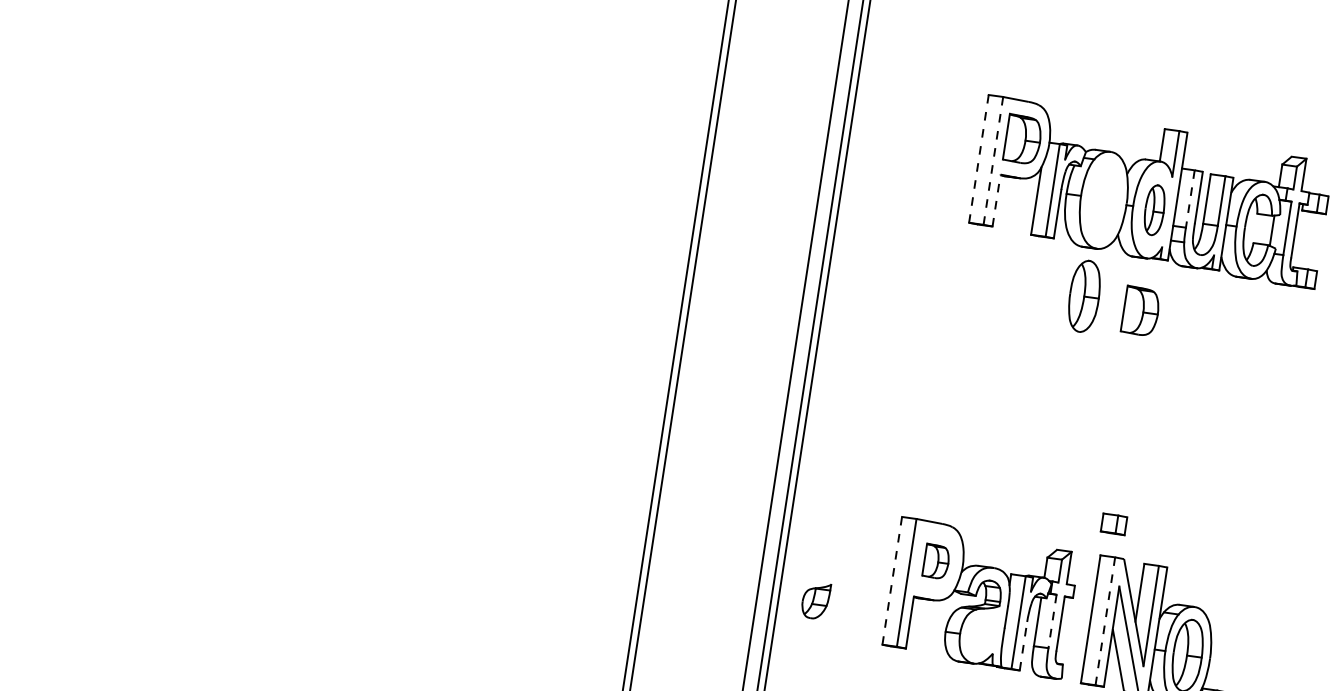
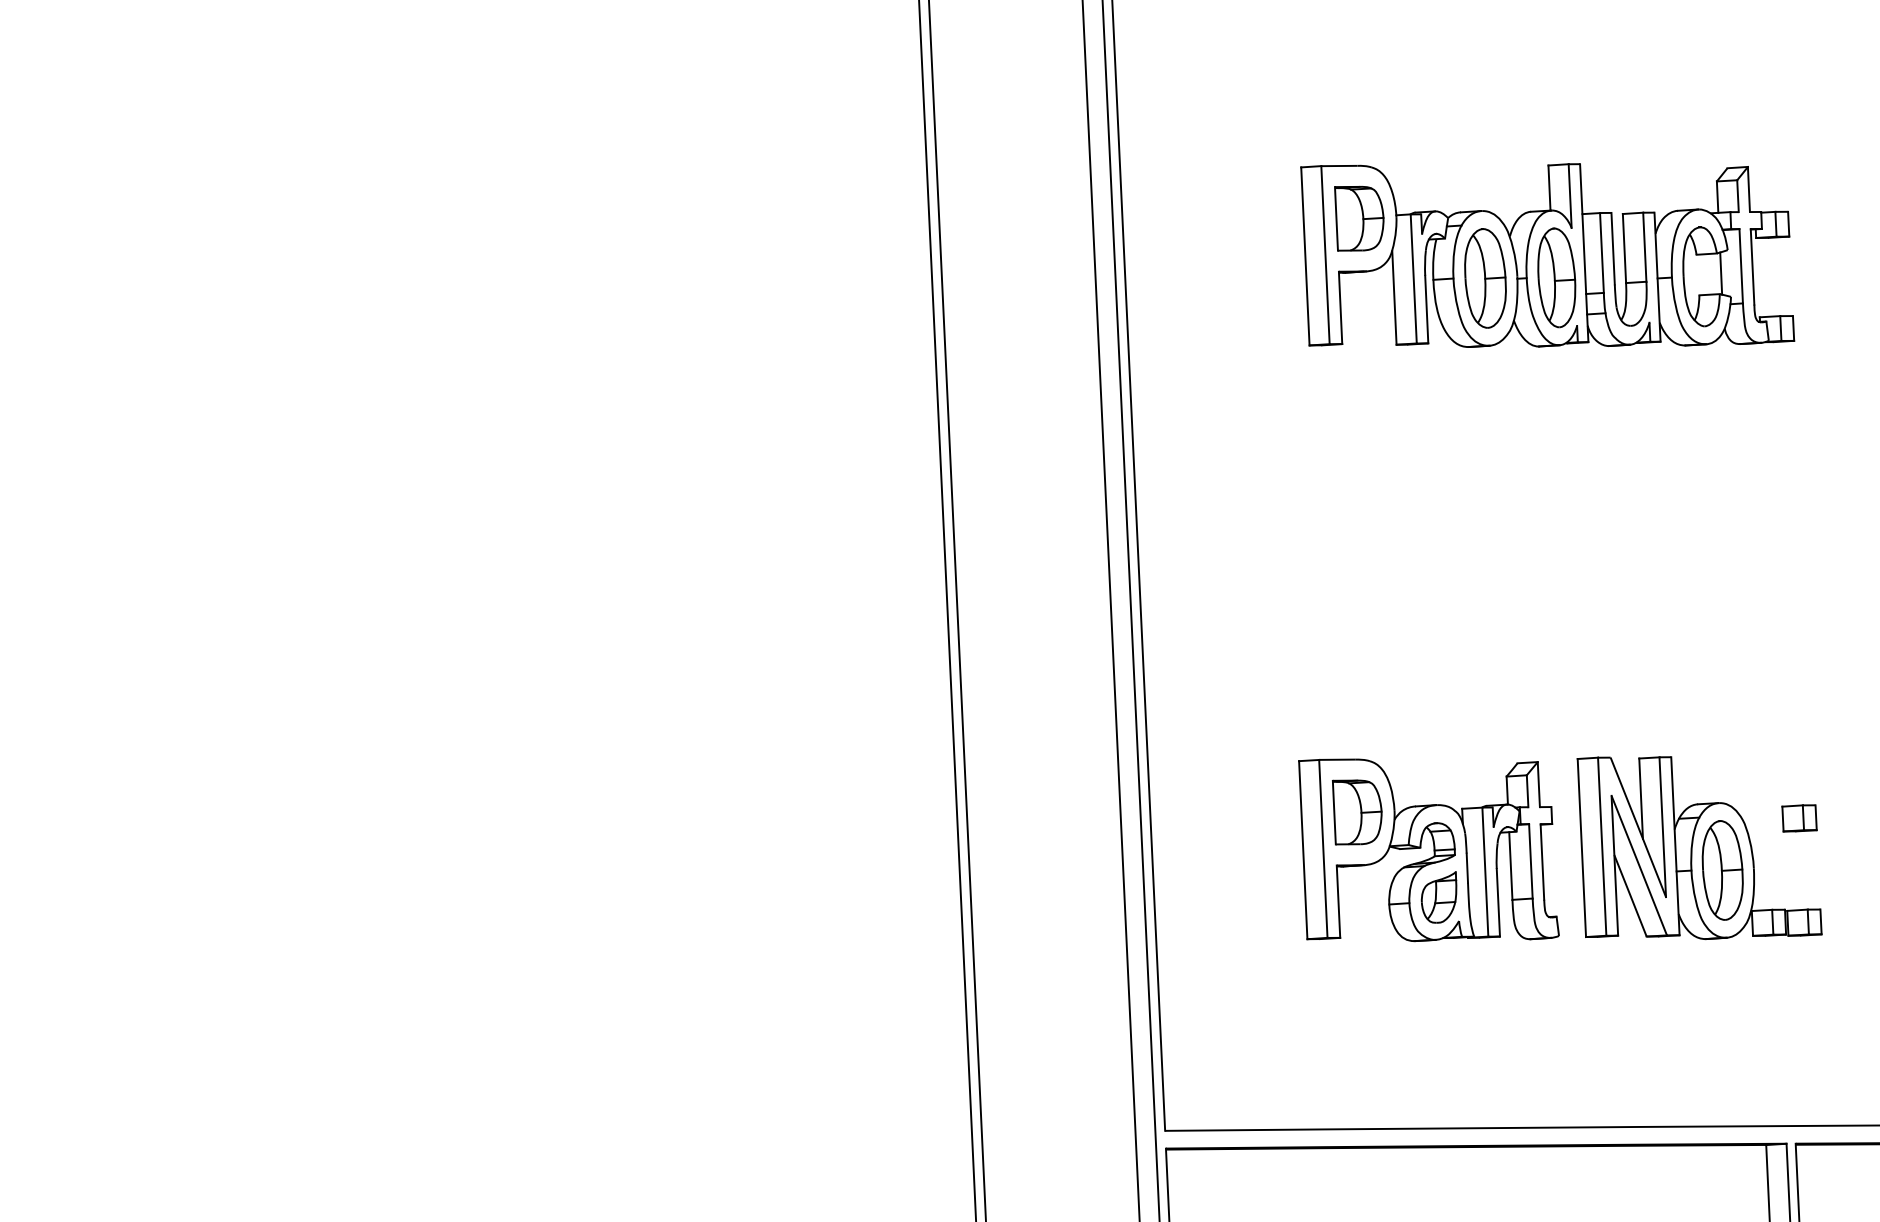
line: (979, 158) -> (1305, 255), dashed -> solid
line: (993, 161) -> (1325, 255), dashed -> solid
line: (1189, 199) -> (1601, 253), dashed -> solid
line: (996, 200) -> (1340, 307), dashed -> solid
part: (1154, 209) -> (1556, 277), size x1.43
part: (1084, 296) -> (1485, 278), moved
part: (1140, 311) -> (1565, 418), removed
part: (1114, 524) -> (1799, 818), moved
part: (936, 561) -> (1357, 812), size x1.43
line: (892, 580) -> (1303, 849), dashed -> solid
part: (815, 600) -> (1438, 897), moved
line: (1052, 621) -> (1530, 861), dashed -> solid
line: (1105, 621) -> (1602, 847), dashed -> solid
line: (1023, 646) -> (1498, 902), dashed -> solid

